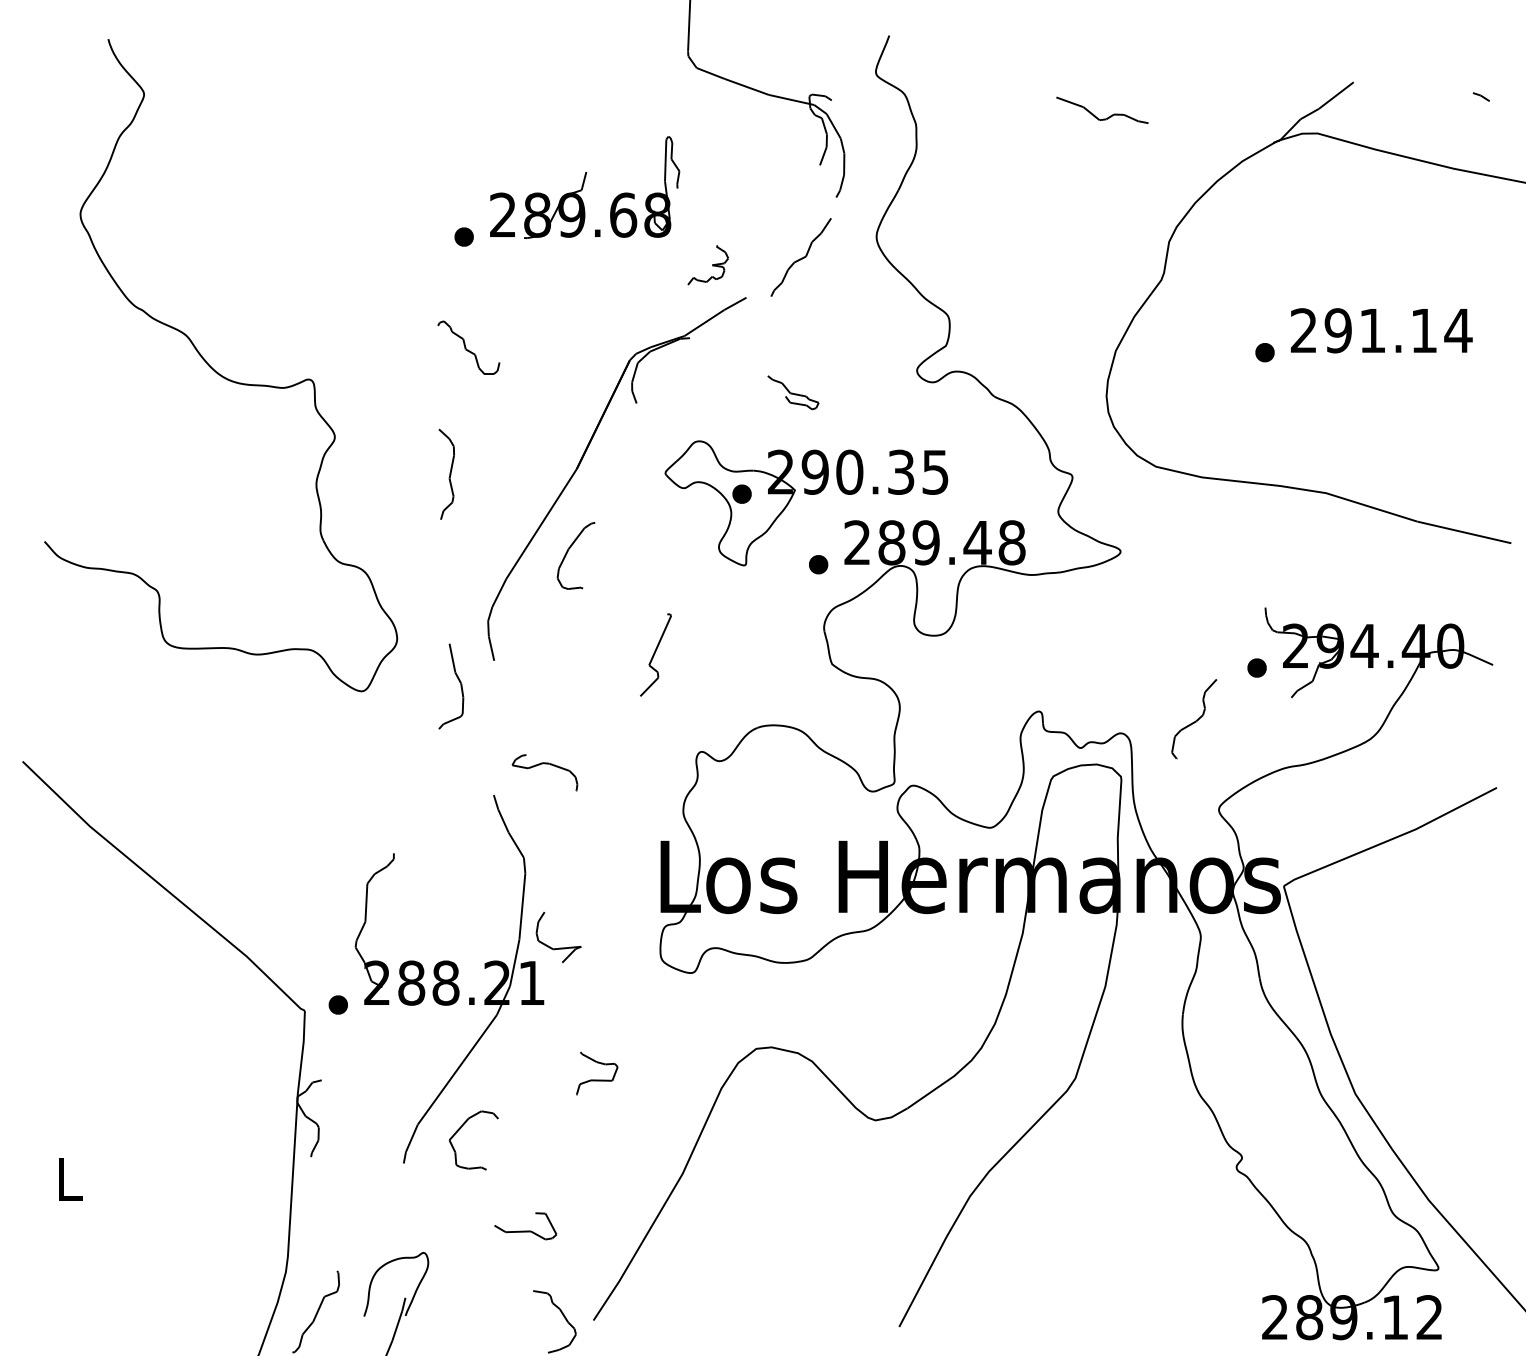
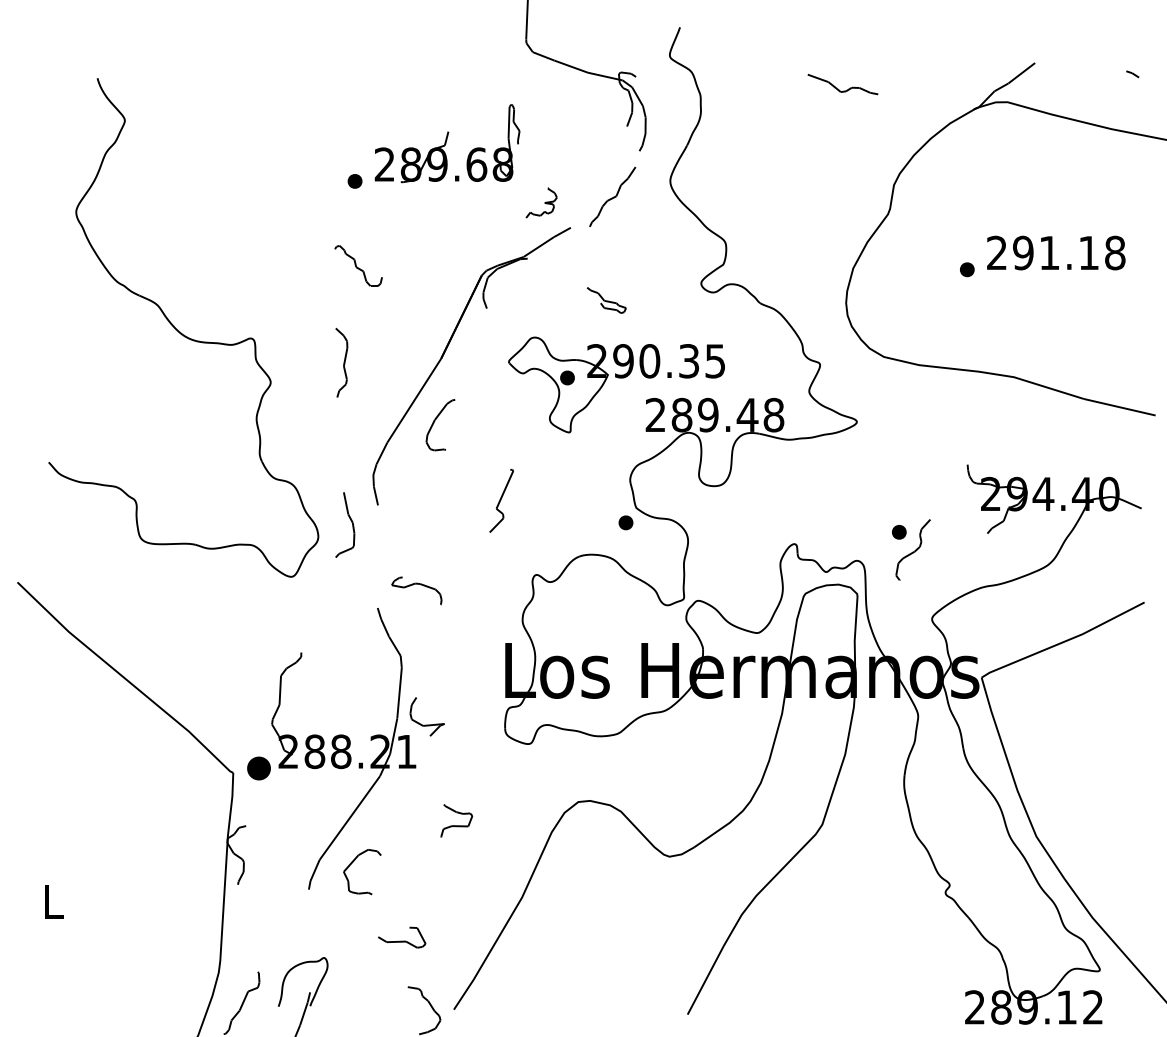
text: (1458, 330) -> (1115, 252), 291.14 -> 291.18
part: (217, 371) -> (180, 332), moved
part: (818, 564) -> (625, 522), moved
part: (1256, 667) -> (898, 531), moved
part: (337, 1004) -> (258, 768), size x1.6

